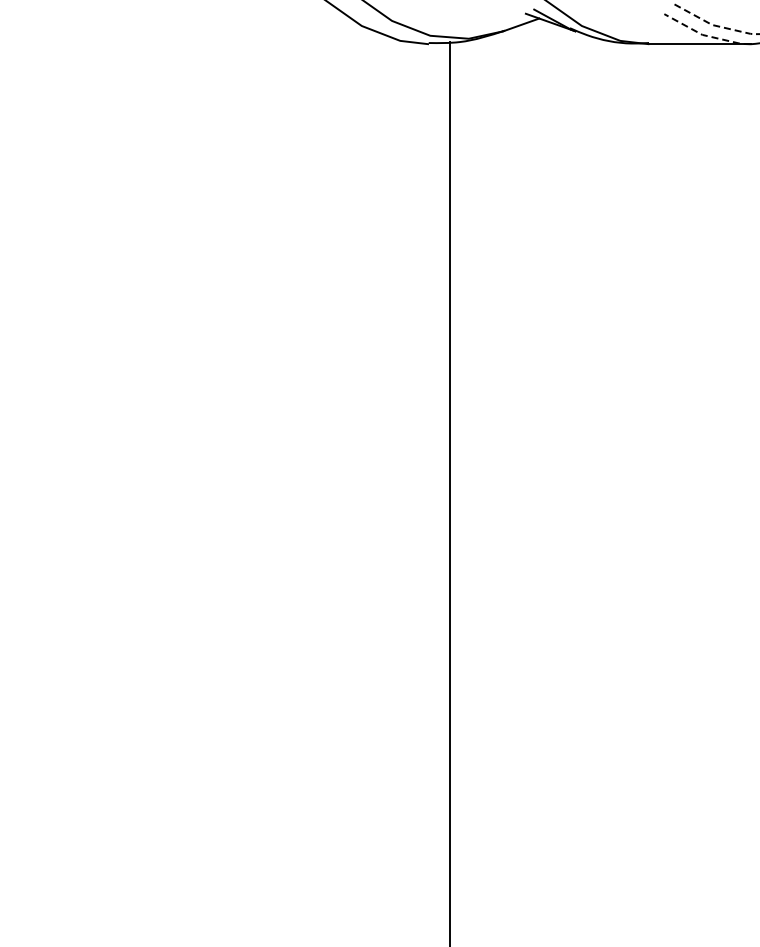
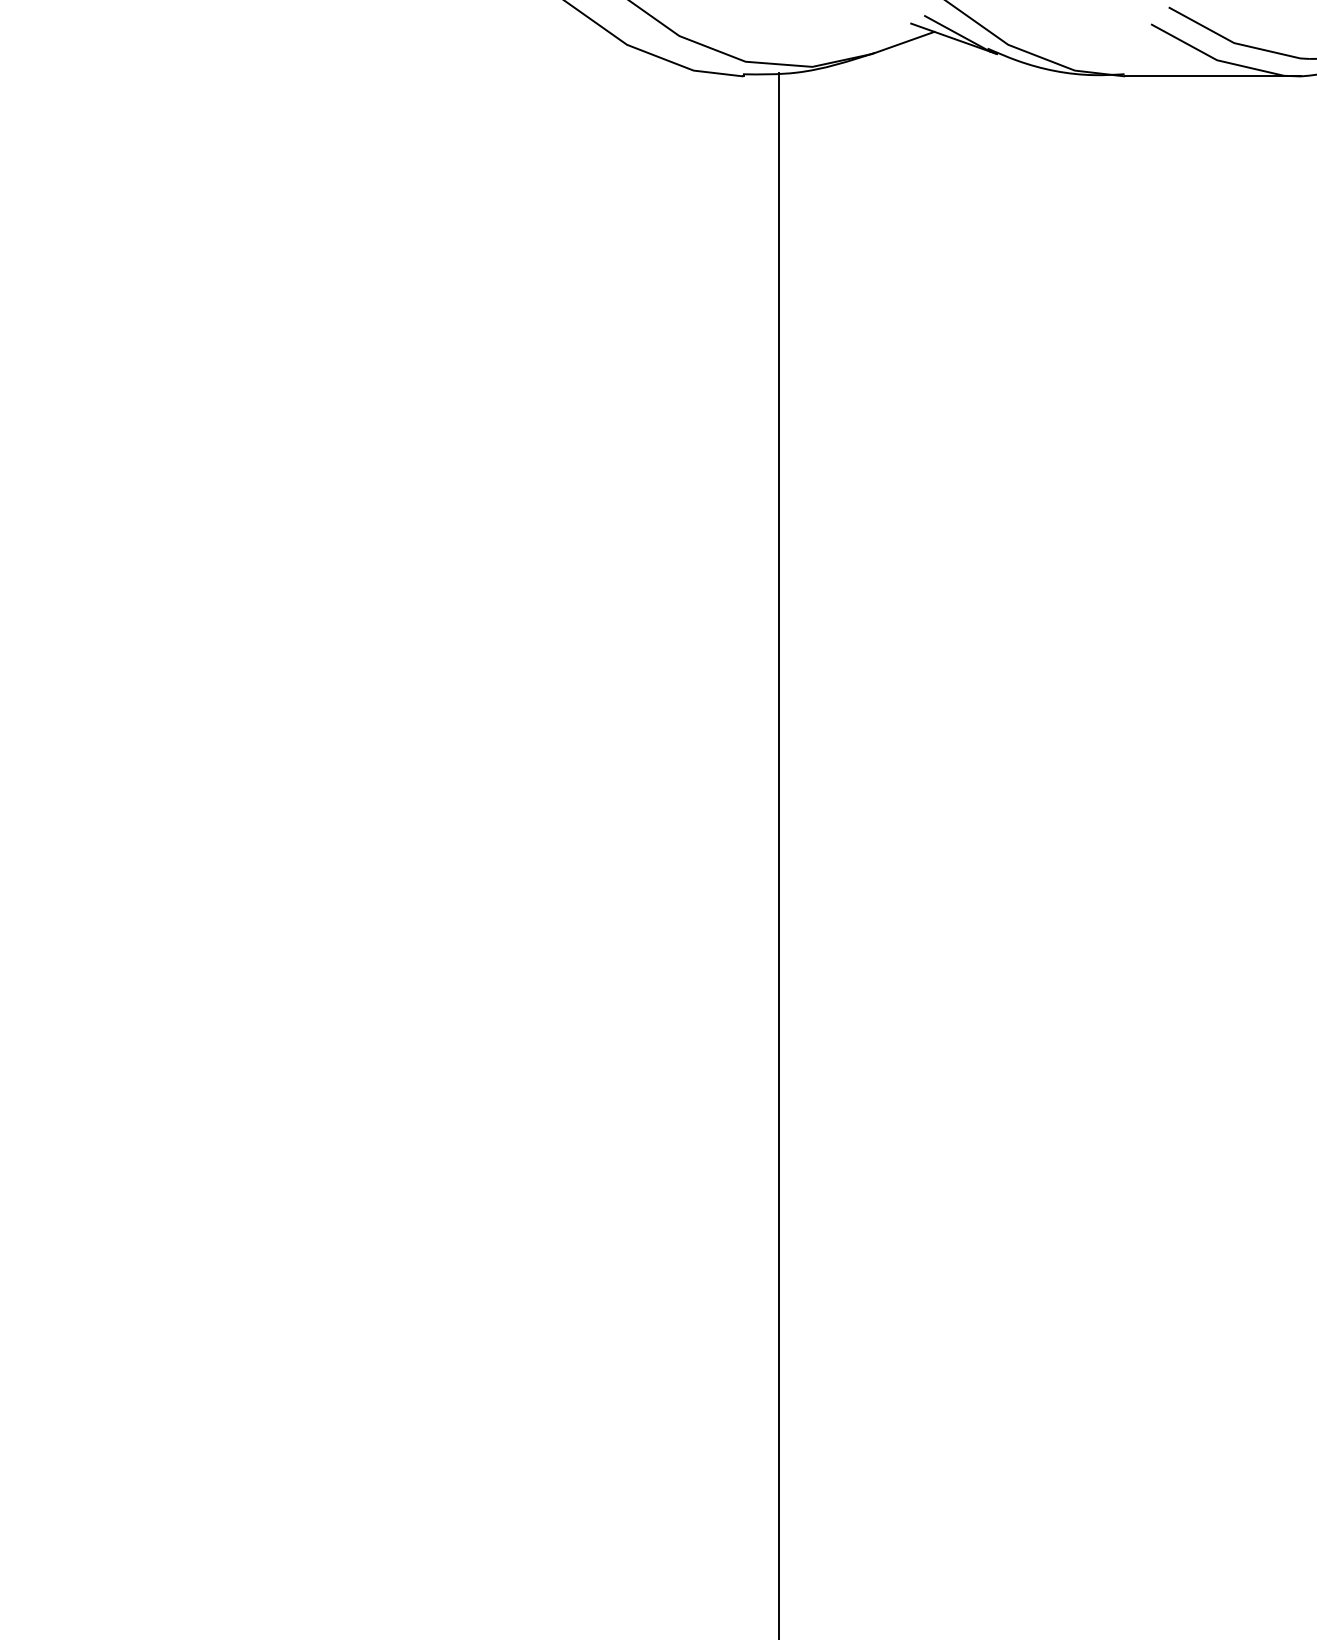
line: (713, 25) -> (1236, 43), dashed -> solid
line: (705, 35) -> (1222, 61), dashed -> solid

